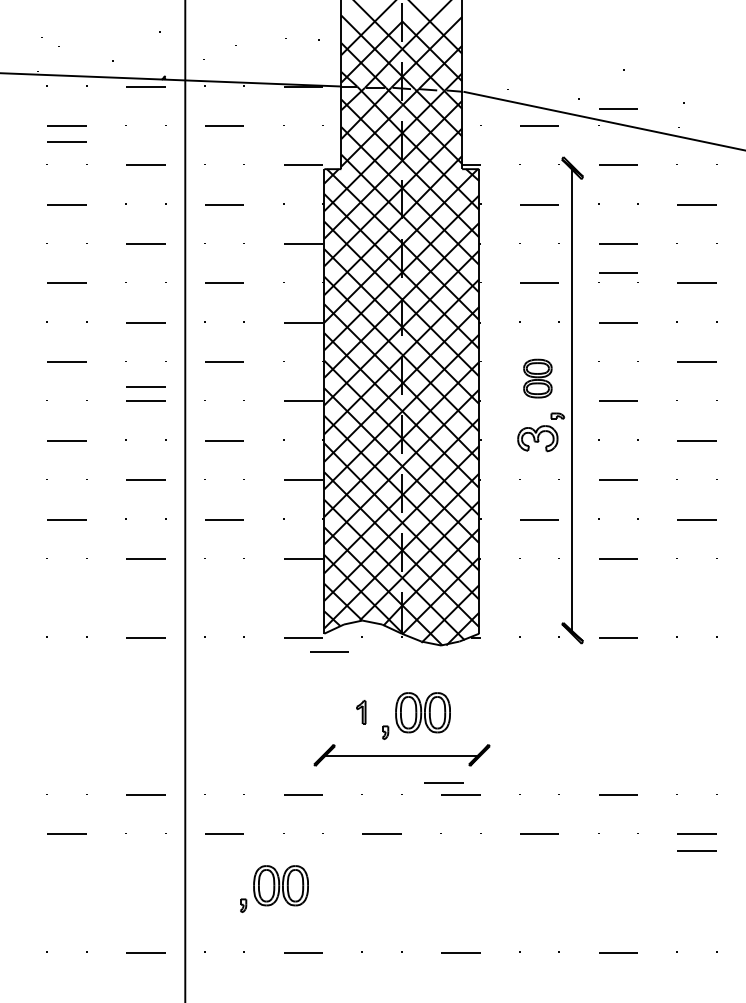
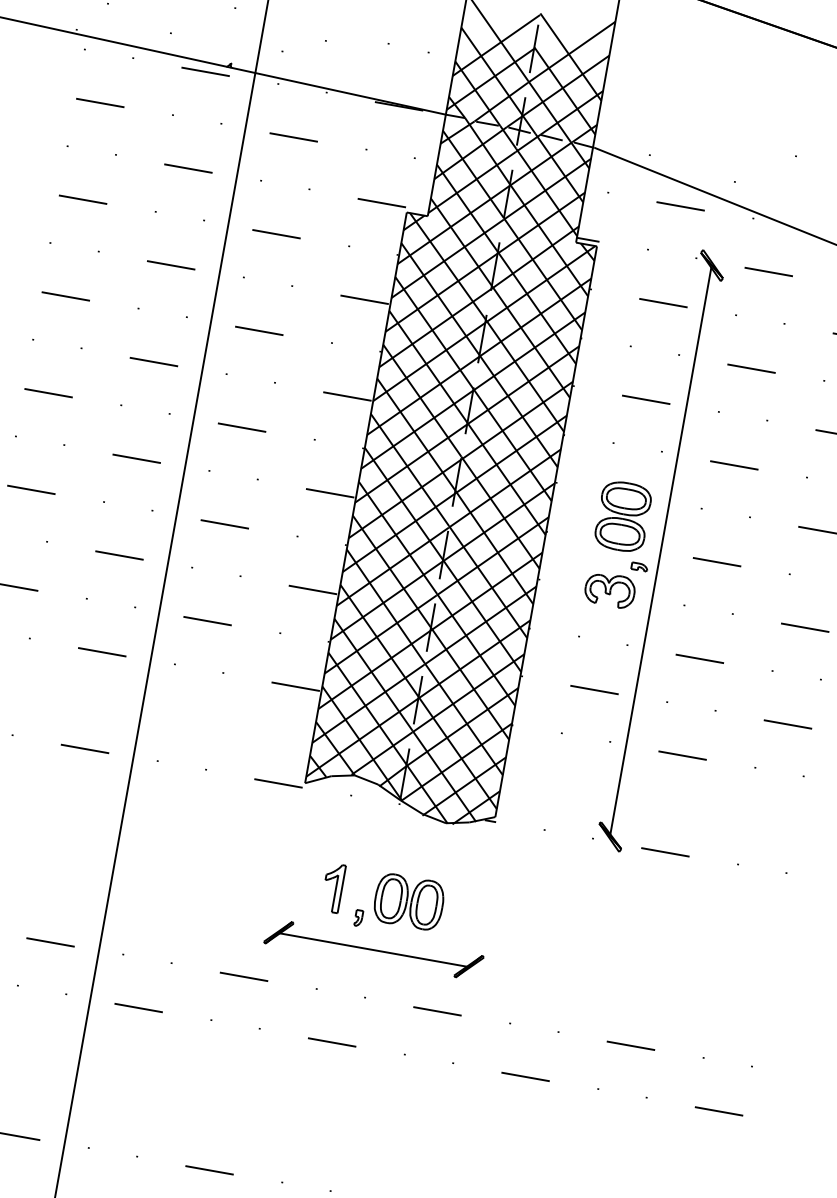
line: (618, 108) -> (781, 202), removed
line: (66, 141) -> (96, 122), removed
line: (618, 272) -> (745, 403), removed
part: (537, 378) -> (622, 516), size x1.43
line: (145, 386) -> (139, 440), removed
line: (329, 651) -> (307, 806), removed
part: (361, 712) -> (333, 888), size x1.67
line: (443, 782) -> (418, 992), removed
line: (696, 850) -> (714, 1130), removed
part: (274, 888) -> (188, 1085), removed

